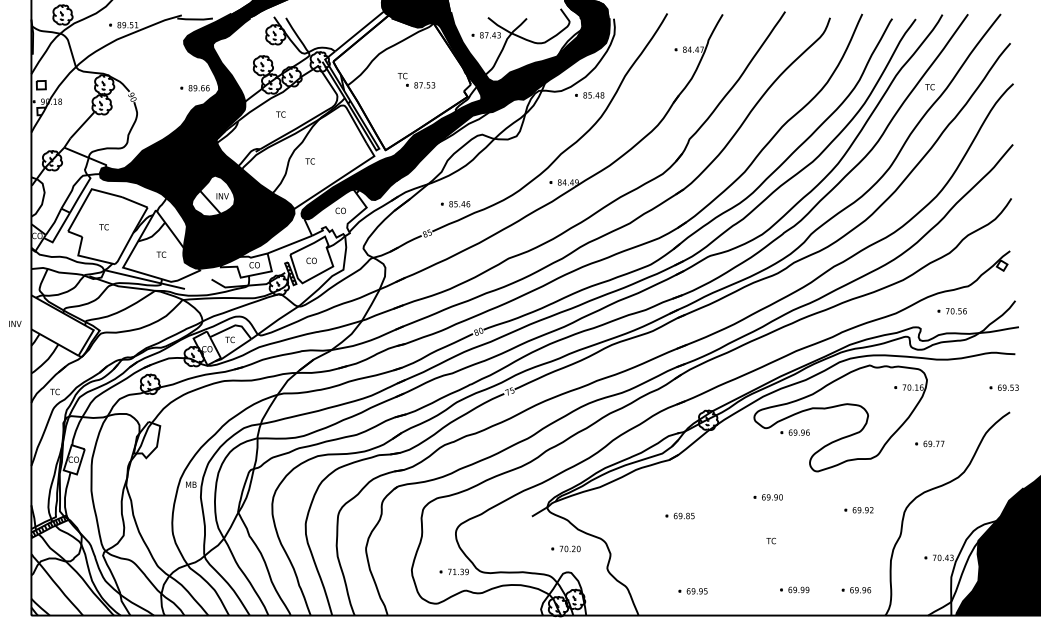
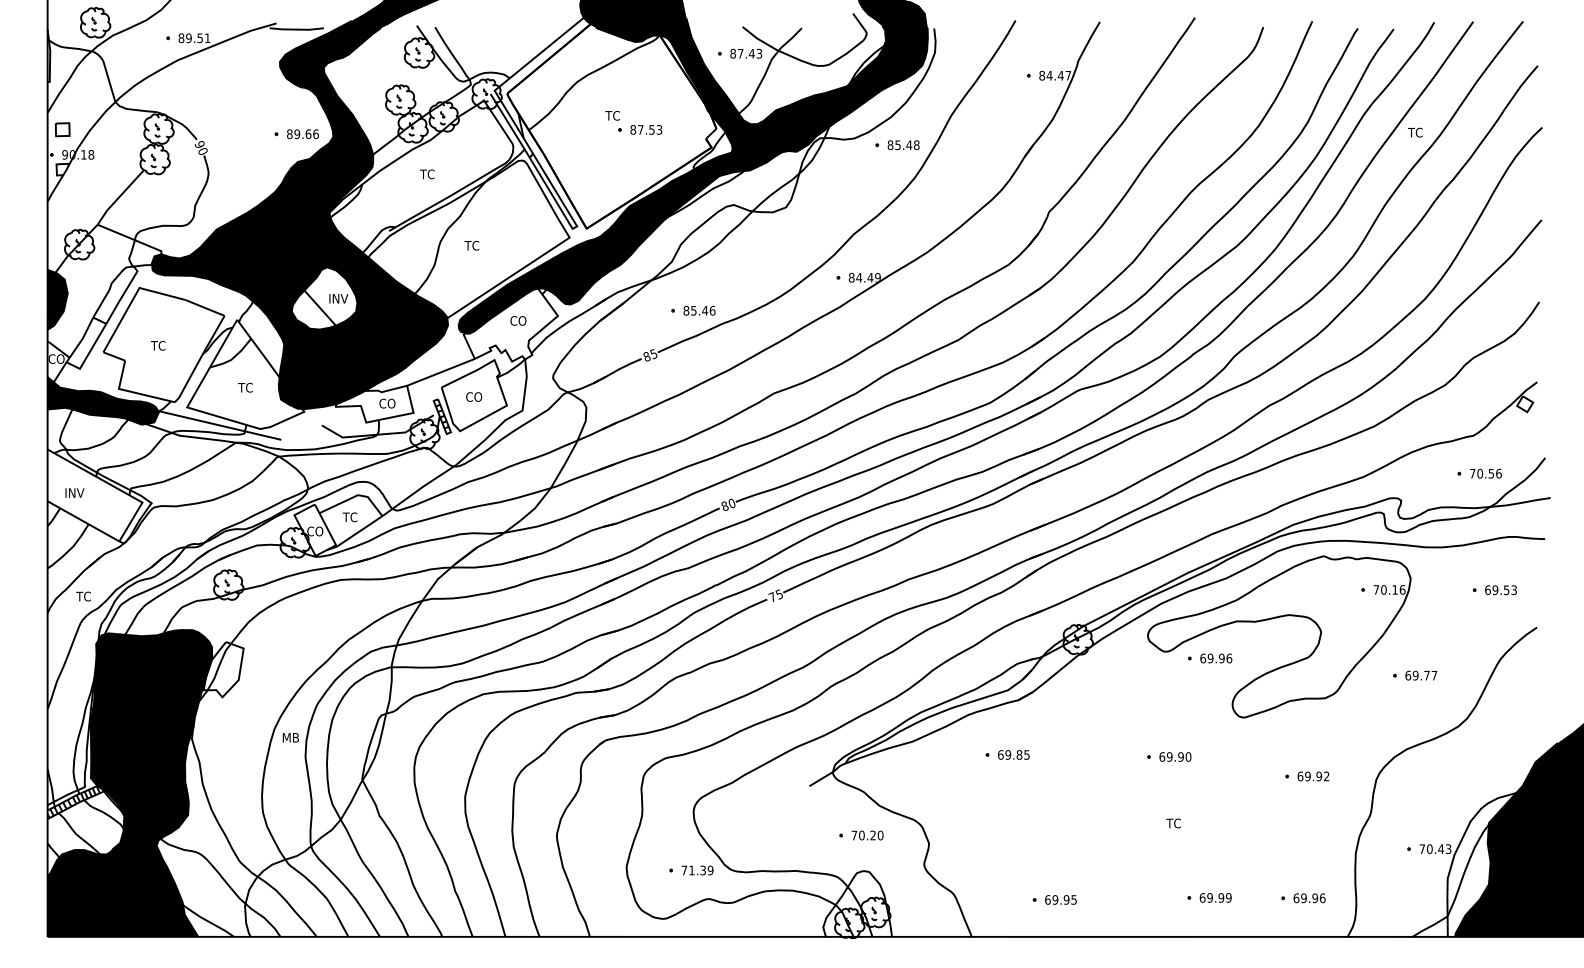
fill: (37, 196) -> (56, 299), added
fill: (67, 263) -> (102, 401), added
part: (951, 311) -> (1478, 474), moved
text: (15, 323) -> (75, 492), moved
part: (1003, 387) -> (1493, 589), moved
fill: (85, 514) -> (129, 783), added
part: (679, 515) -> (1006, 754), moved

